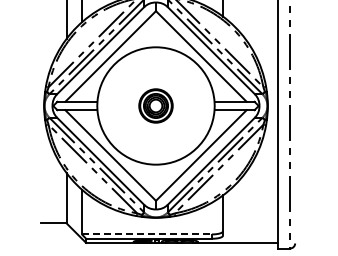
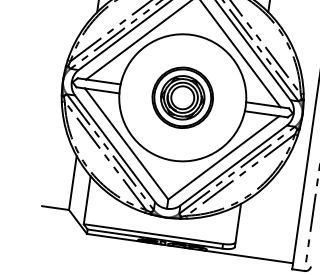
part: (155, 105) -> (182, 97), size x1.67
line: (146, 234) -> (152, 234), dashed -> solid

